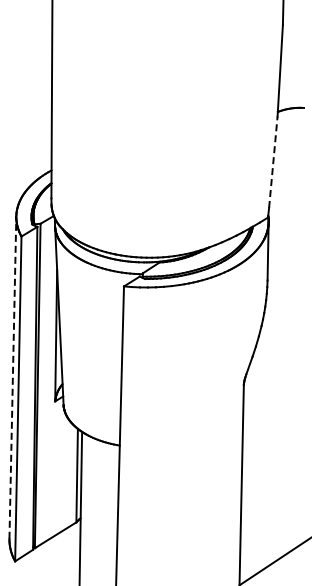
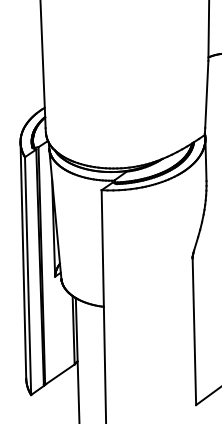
line: (273, 162) -> (206, 94), dashed -> solid
line: (12, 377) -> (23, 260), dashed -> solid

